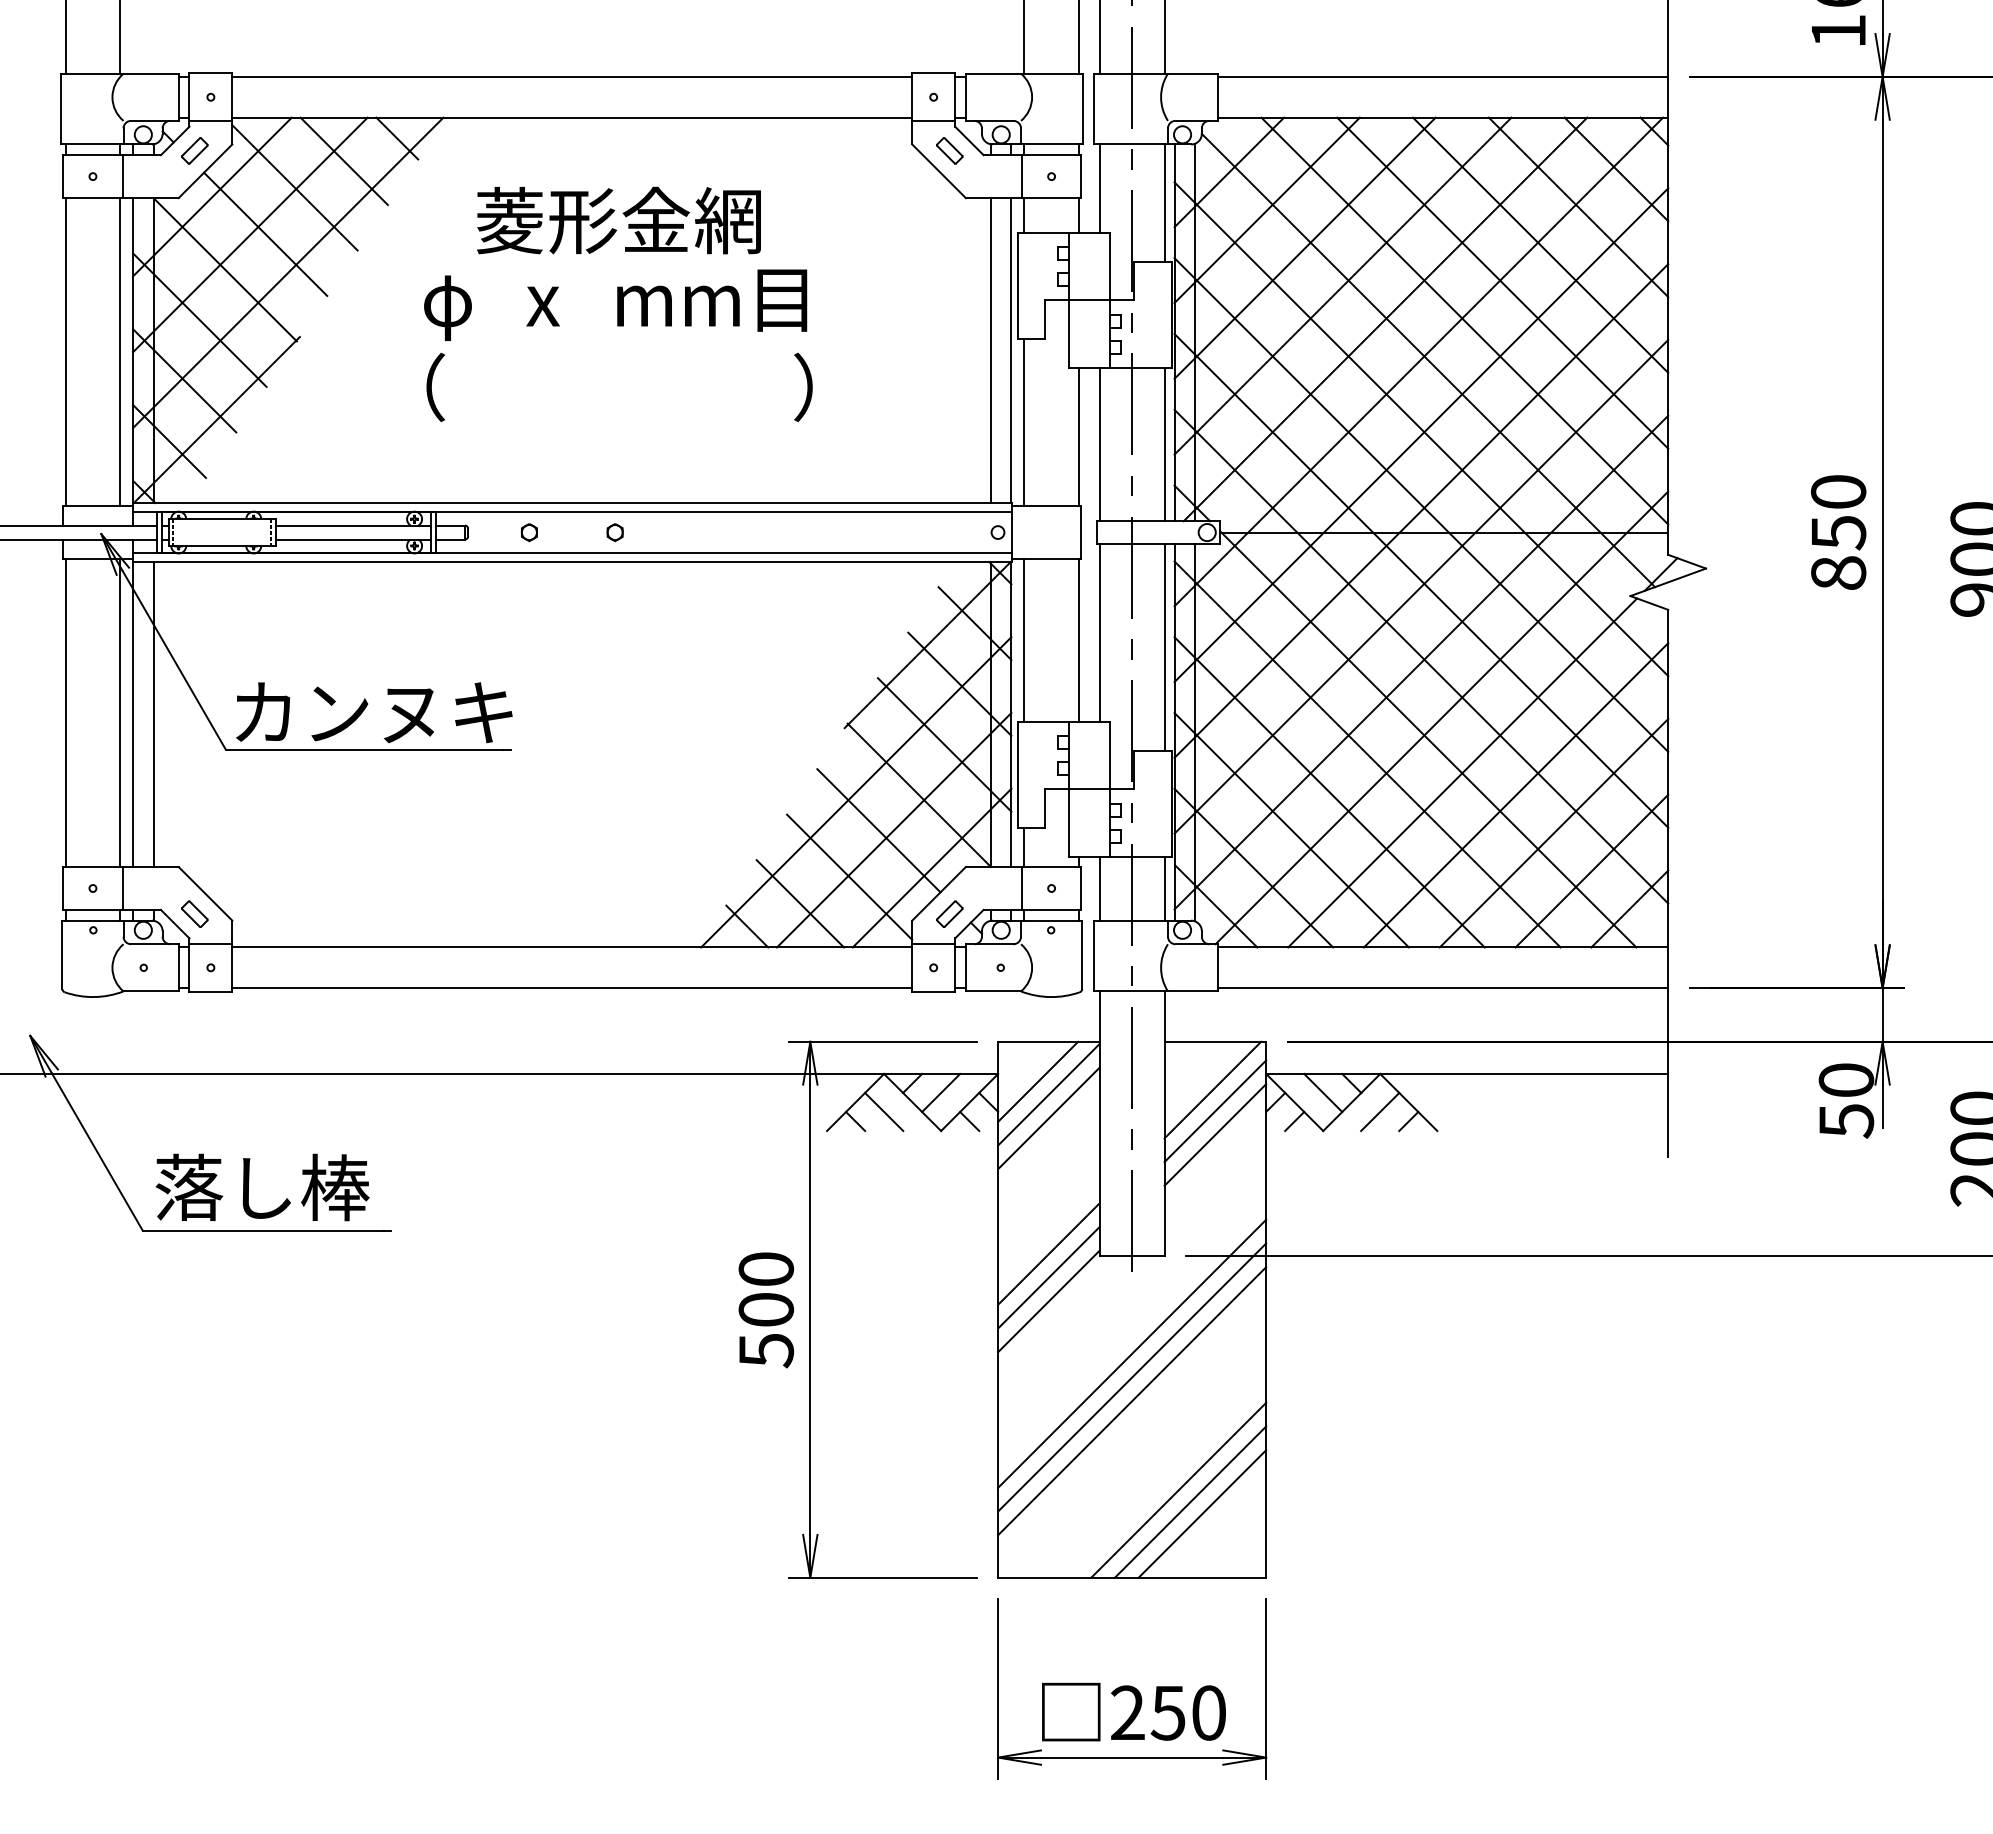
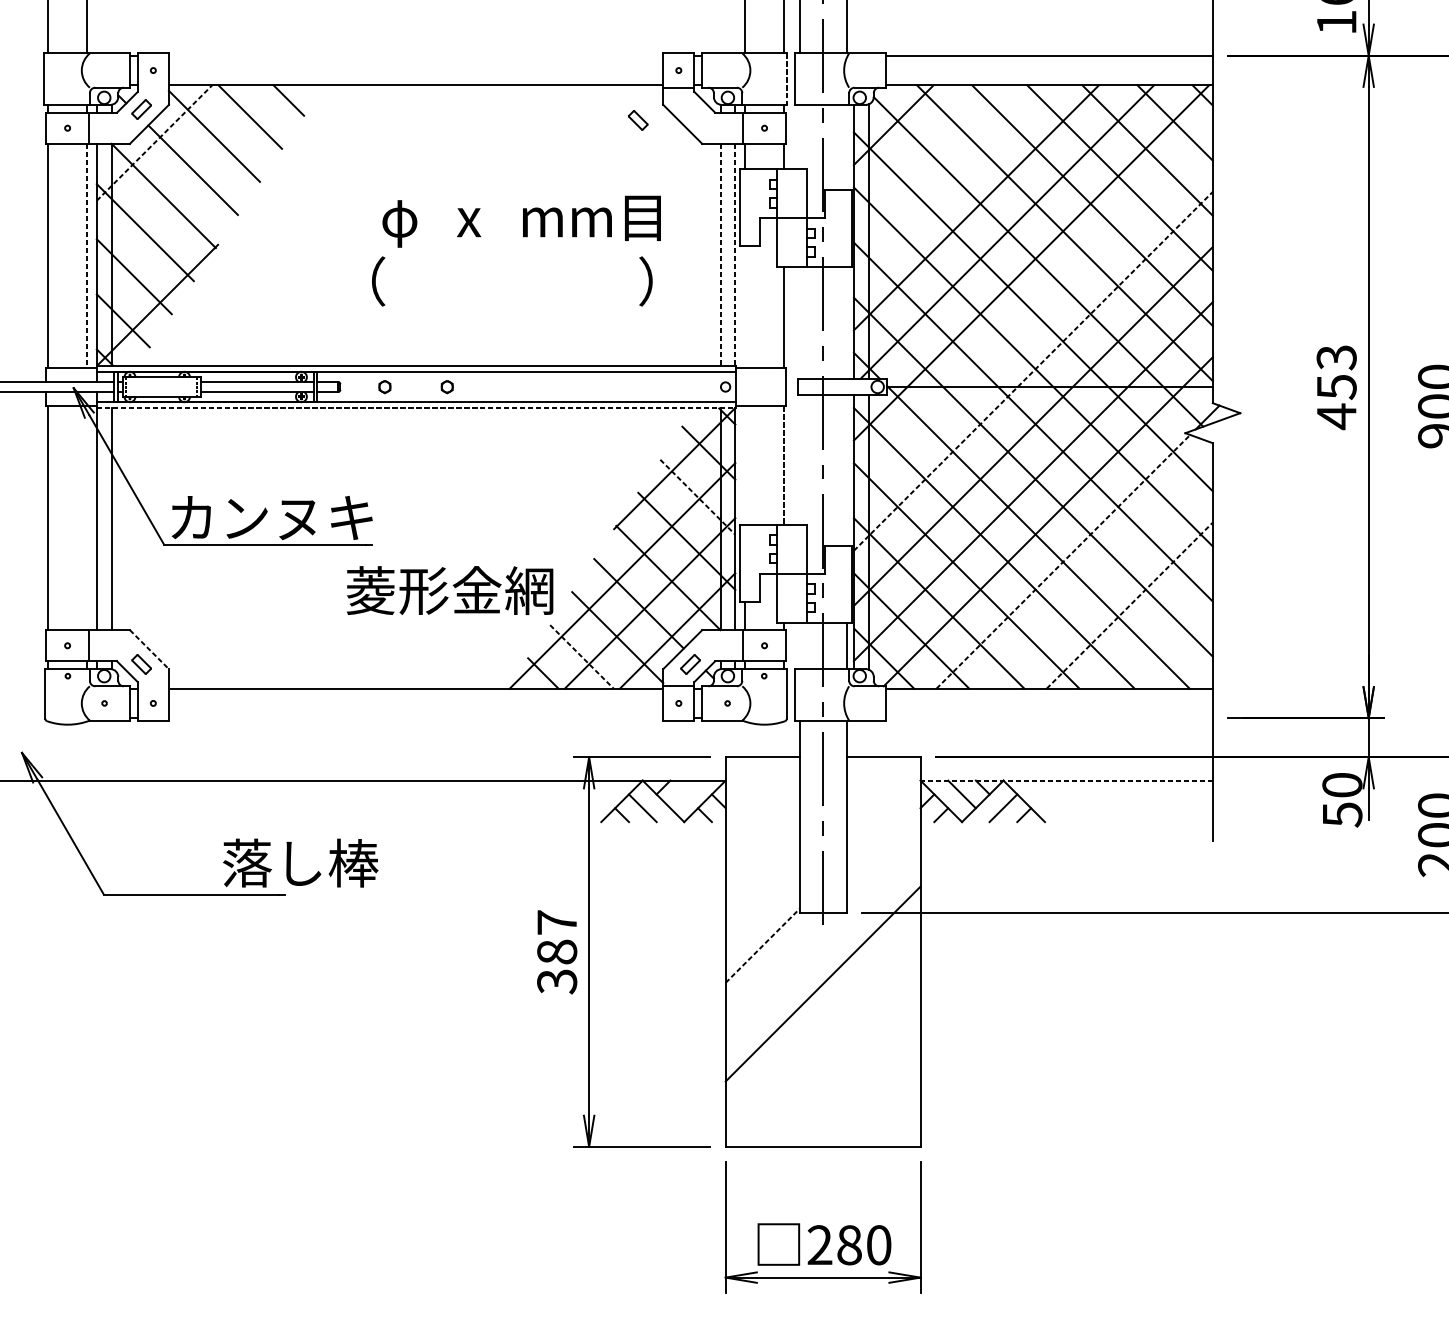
line: (572, 76) -> (416, 55), removed
line: (1083, 109) -> (787, 79), solid -> dashed
line: (210, 121) -> (153, 88), removed
part: (949, 150) -> (637, 120), moved
line: (1099, 188) -> (799, 136), removed
line: (212, 196) -> (154, 142), solid -> dashed
line: (1164, 202) -> (846, 147), removed
line: (1266, 210) -> (920, 152), removed
text: (618, 220) -> (449, 590), moved
line: (250, 234) -> (182, 170), removed
line: (1304, 247) -> (948, 179), removed
line: (288, 272) -> (209, 197), removed
text: (615, 304) -> (521, 221), moved
line: (991, 350) -> (720, 254), solid -> dashed
line: (1011, 350) -> (735, 254), solid -> dashed
line: (120, 351) -> (87, 255), solid -> dashed
text: (619, 386) -> (512, 280), moved
line: (1024, 422) -> (744, 306), removed
line: (1421, 435) -> (1033, 316), removed
line: (1099, 444) -> (799, 322), removed
line: (1164, 444) -> (846, 322), removed
line: (1421, 510) -> (1033, 370), solid -> dashed
text: (1838, 533) -> (1336, 387), 850 -> 453
line: (572, 562) -> (416, 408), solid -> dashed
line: (1099, 632) -> (799, 459), removed
line: (1024, 640) -> (744, 465), removed
line: (1078, 641) -> (784, 466), solid -> dashed
line: (1164, 646) -> (846, 469), removed
line: (959, 684) -> (697, 497), solid -> dashed
line: (120, 713) -> (87, 518), removed
line: (1462, 772) -> (1063, 561), solid -> dashed
line: (1515, 795) -> (1101, 578), removed
line: (1554, 833) -> (1130, 605), solid -> dashed
line: (1591, 870) -> (1157, 632), removed
line: (1099, 888) -> (799, 645), removed
line: (205, 893) -> (149, 649), solid -> dashed
line: (800, 903) -> (582, 656), solid -> dashed
line: (1629, 908) -> (1184, 660), removed
line: (210, 943) -> (153, 685), removed
line: (572, 988) -> (416, 718), removed
line: (1442, 988) -> (1048, 718), removed
line: (1466, 1073) -> (1066, 780), solid -> dashed
line: (1038, 1081) -> (755, 786), removed
line: (1212, 1089) -> (881, 791), removed
line: (941, 1092) -> (684, 794), removed
line: (1048, 1094) -> (762, 795), removed
line: (1215, 1111) -> (883, 807), removed
line: (1048, 1118) -> (762, 812), removed
line: (1215, 1134) -> (883, 824), removed
text: (262, 1187) -> (300, 863), moved
line: (1048, 1253) -> (762, 911), removed
line: (1048, 1277) -> (762, 928), removed
line: (1048, 1301) -> (762, 946), solid -> dashed
text: (766, 1310) -> (557, 952), 500 -> 387
line: (1132, 1377) -> (823, 1001), removed
line: (1132, 1401) -> (823, 1018), removed
line: (1178, 1489) -> (856, 1082), removed
line: (1190, 1501) -> (865, 1091), removed
line: (1202, 1513) -> (874, 1100), removed
text: (1167, 1712) -> (848, 1244), 250 -> 280

